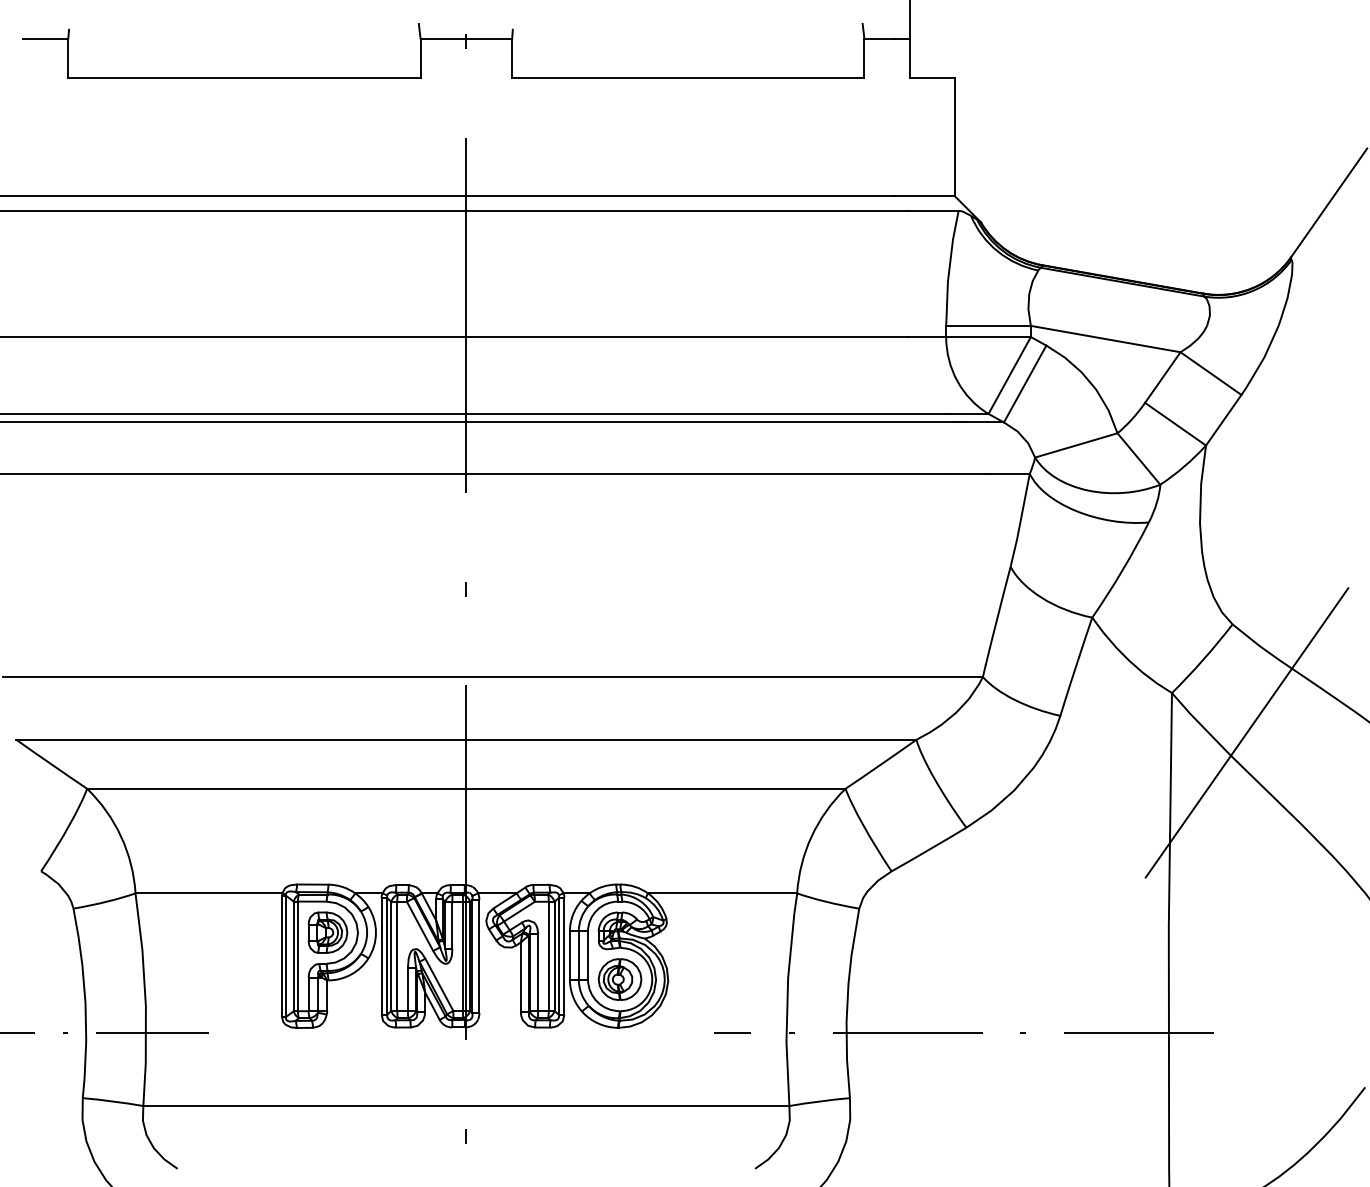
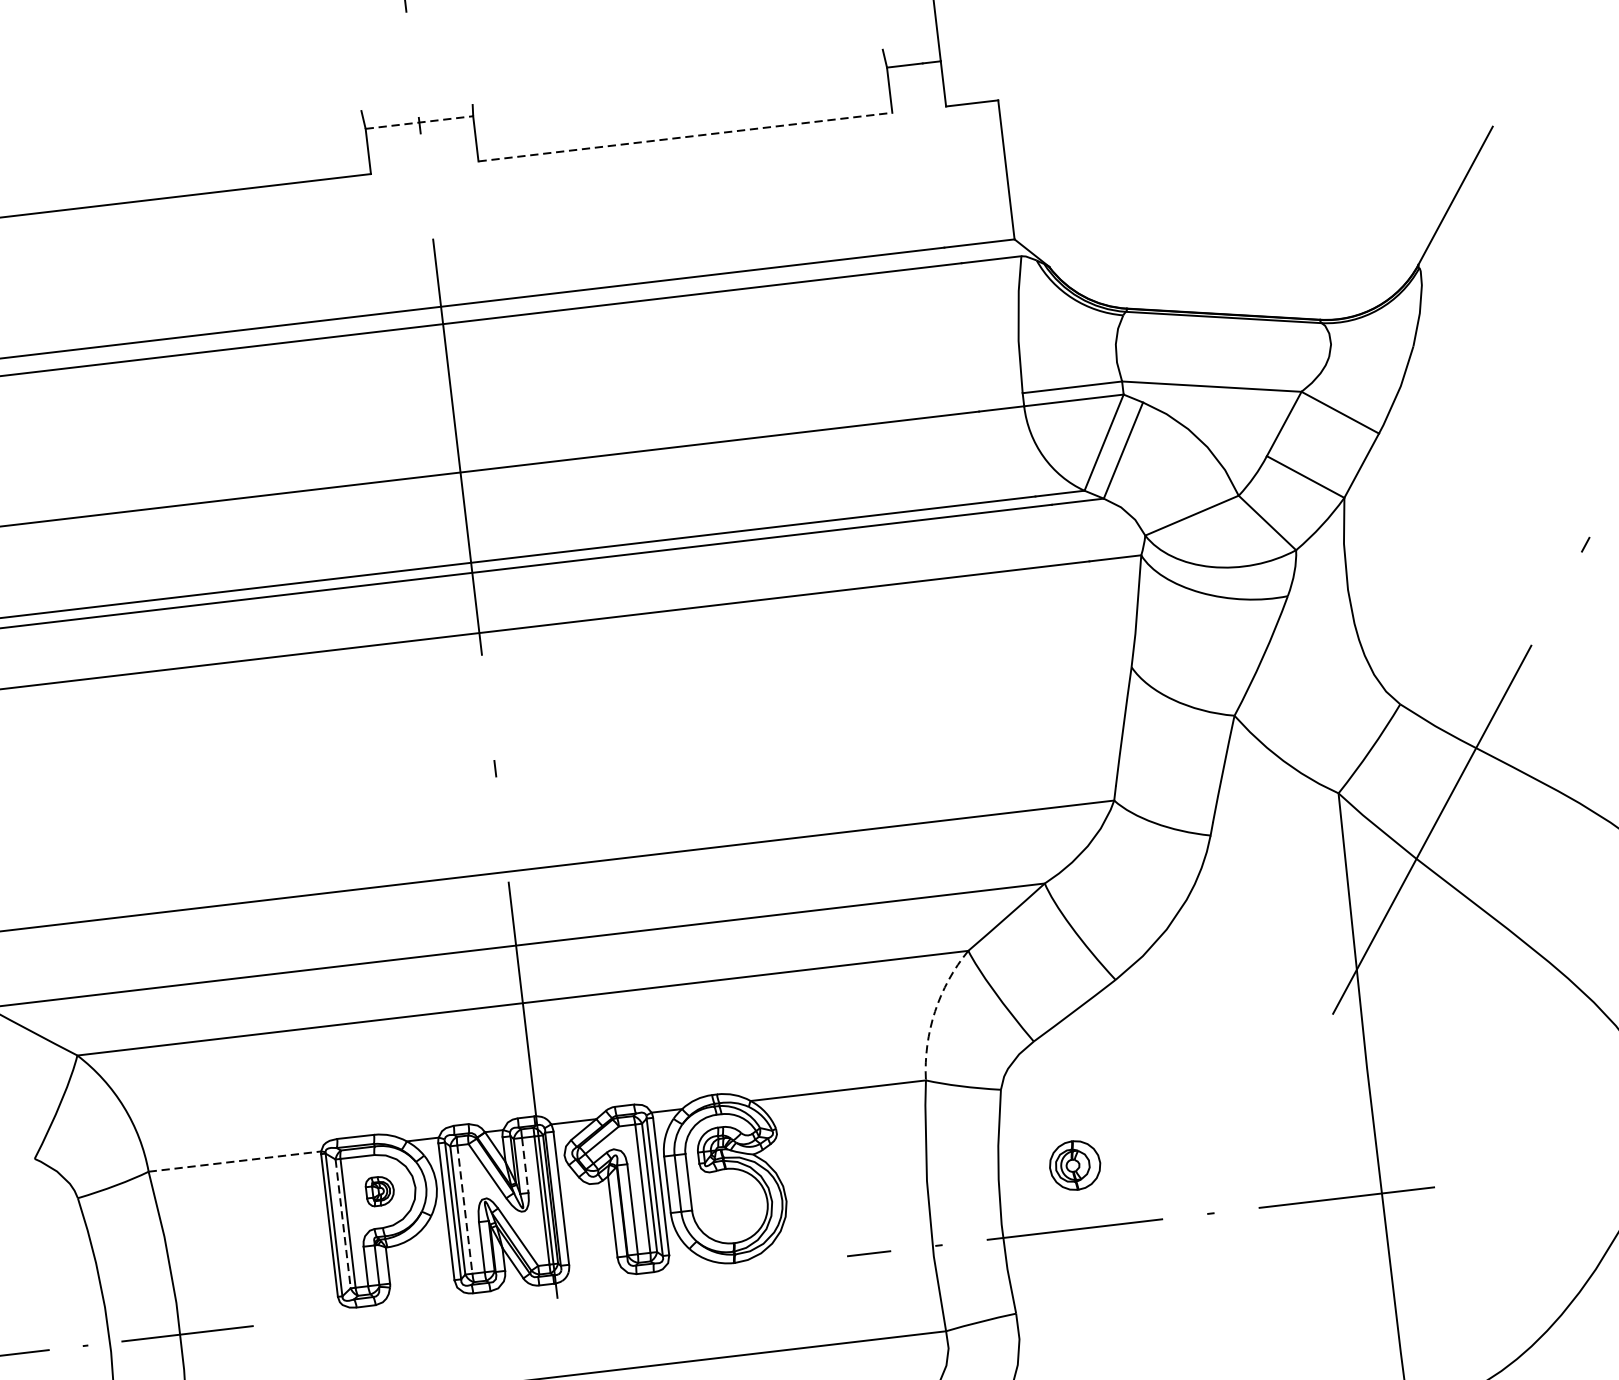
line: (466, 39) -> (419, 122), solid -> dashed
line: (688, 77) -> (685, 136), solid -> dashed
arc: (811, 836) -> (934, 1011), solid -> dashed
line: (209, 893) -> (235, 1161), solid -> dashed
line: (452, 925) -> (525, 1165), solid -> dashed
part: (327, 932) -> (379, 1191), size x0.6
line: (293, 956) -> (342, 1224), solid -> dashed
line: (397, 956) -> (465, 1209), solid -> dashed
part: (619, 979) -> (1074, 1165), moved

